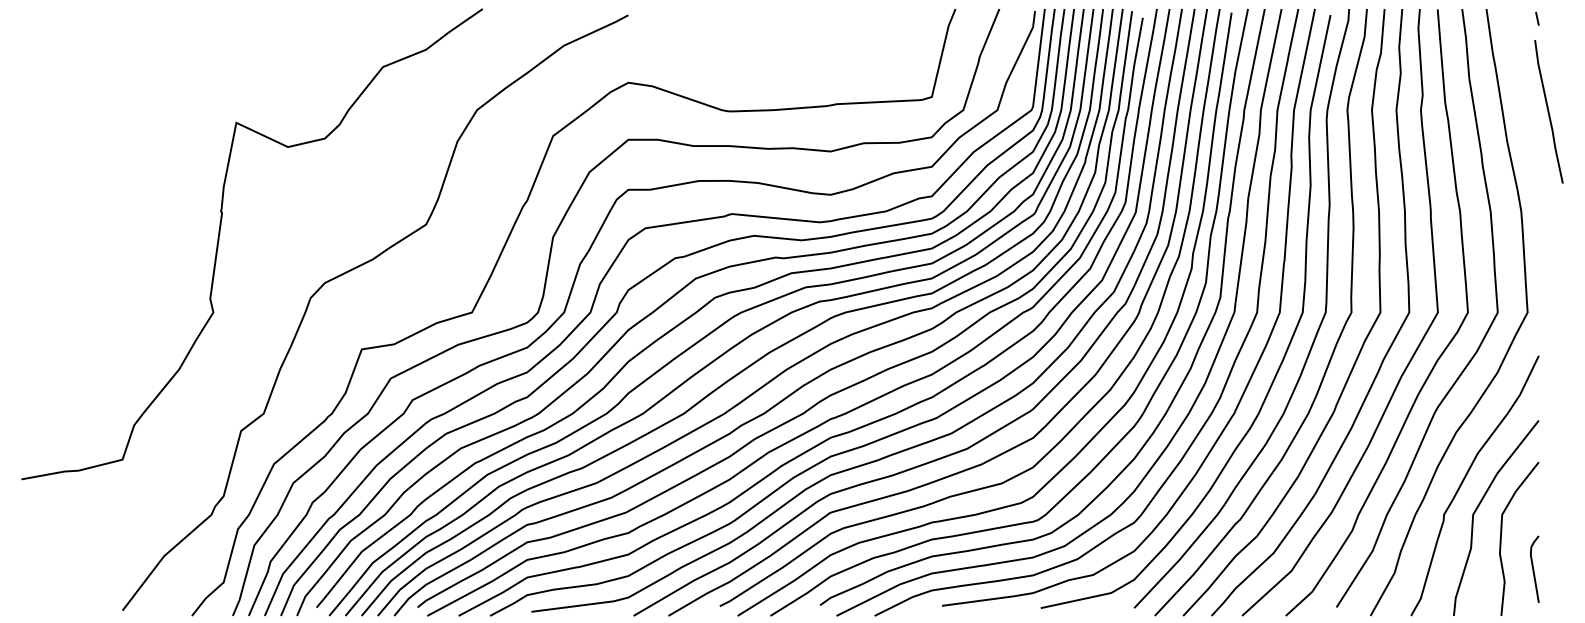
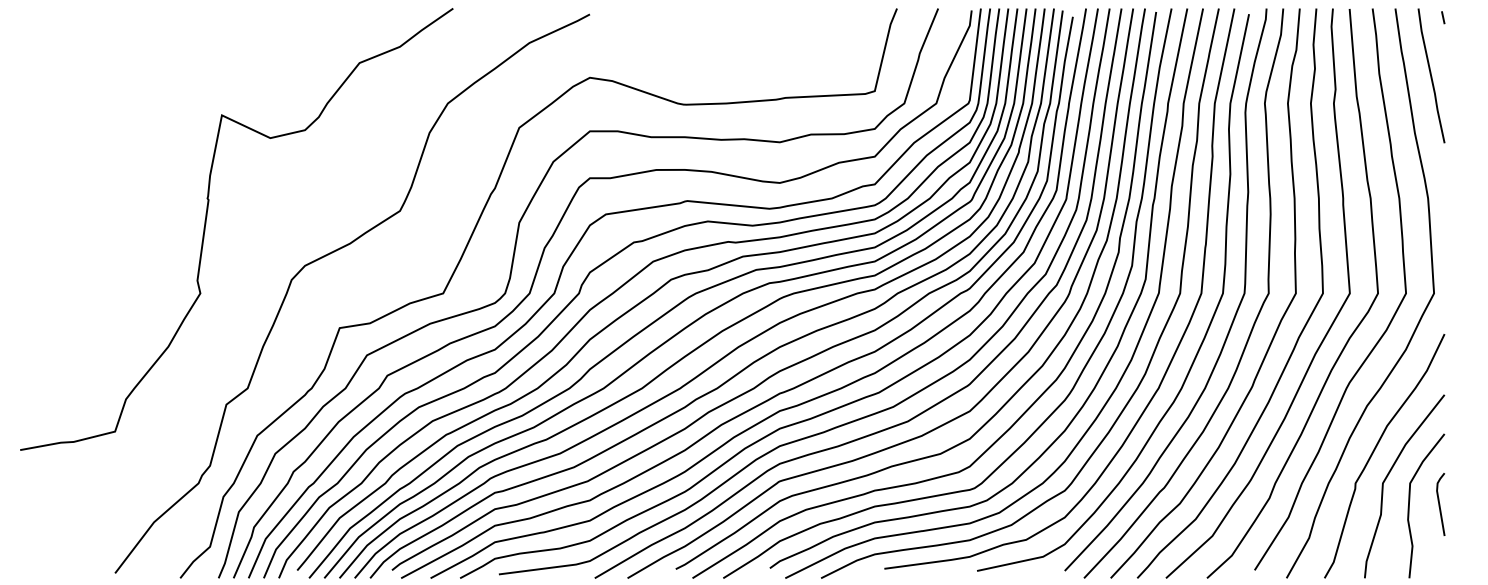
curve: (1548, 111) -> (1431, 75), moved
line: (1533, 568) -> (1439, 503), moved

